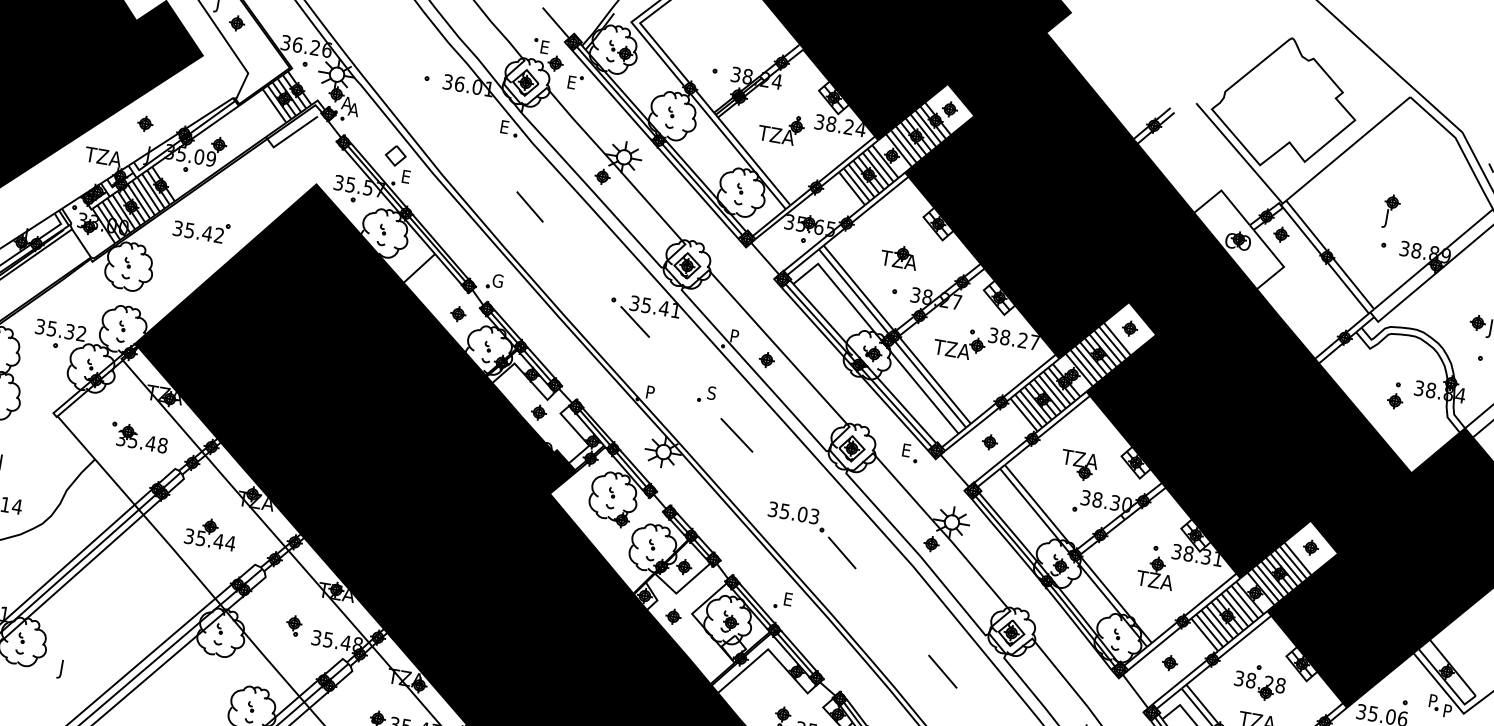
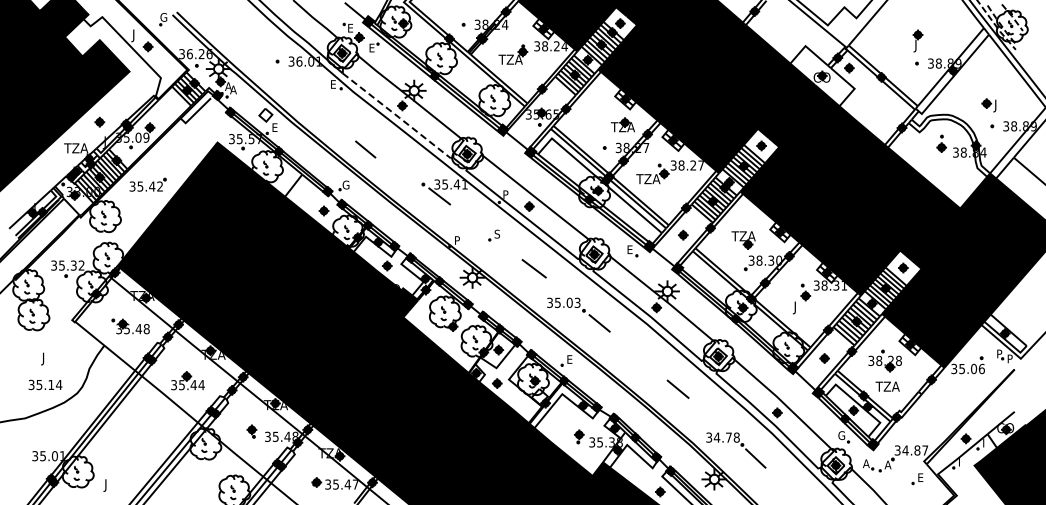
line: (595, 193) -> (399, 117), solid -> dashed
line: (529, 206) -> (365, 149), moved
part: (898, 256) -> (622, 124), moved
part: (1395, 395) -> (941, 143), moved
line: (735, 434) -> (533, 268), moved
text: (1152, 581) -> (804, 307), TZA -> J

